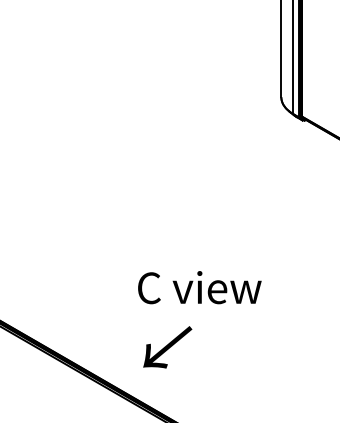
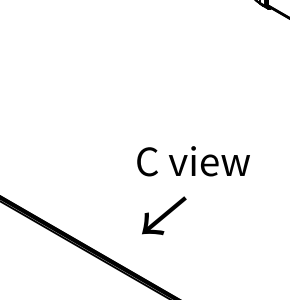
text: (199, 287) -> (193, 161), moved
text: (167, 347) -> (164, 215), moved

